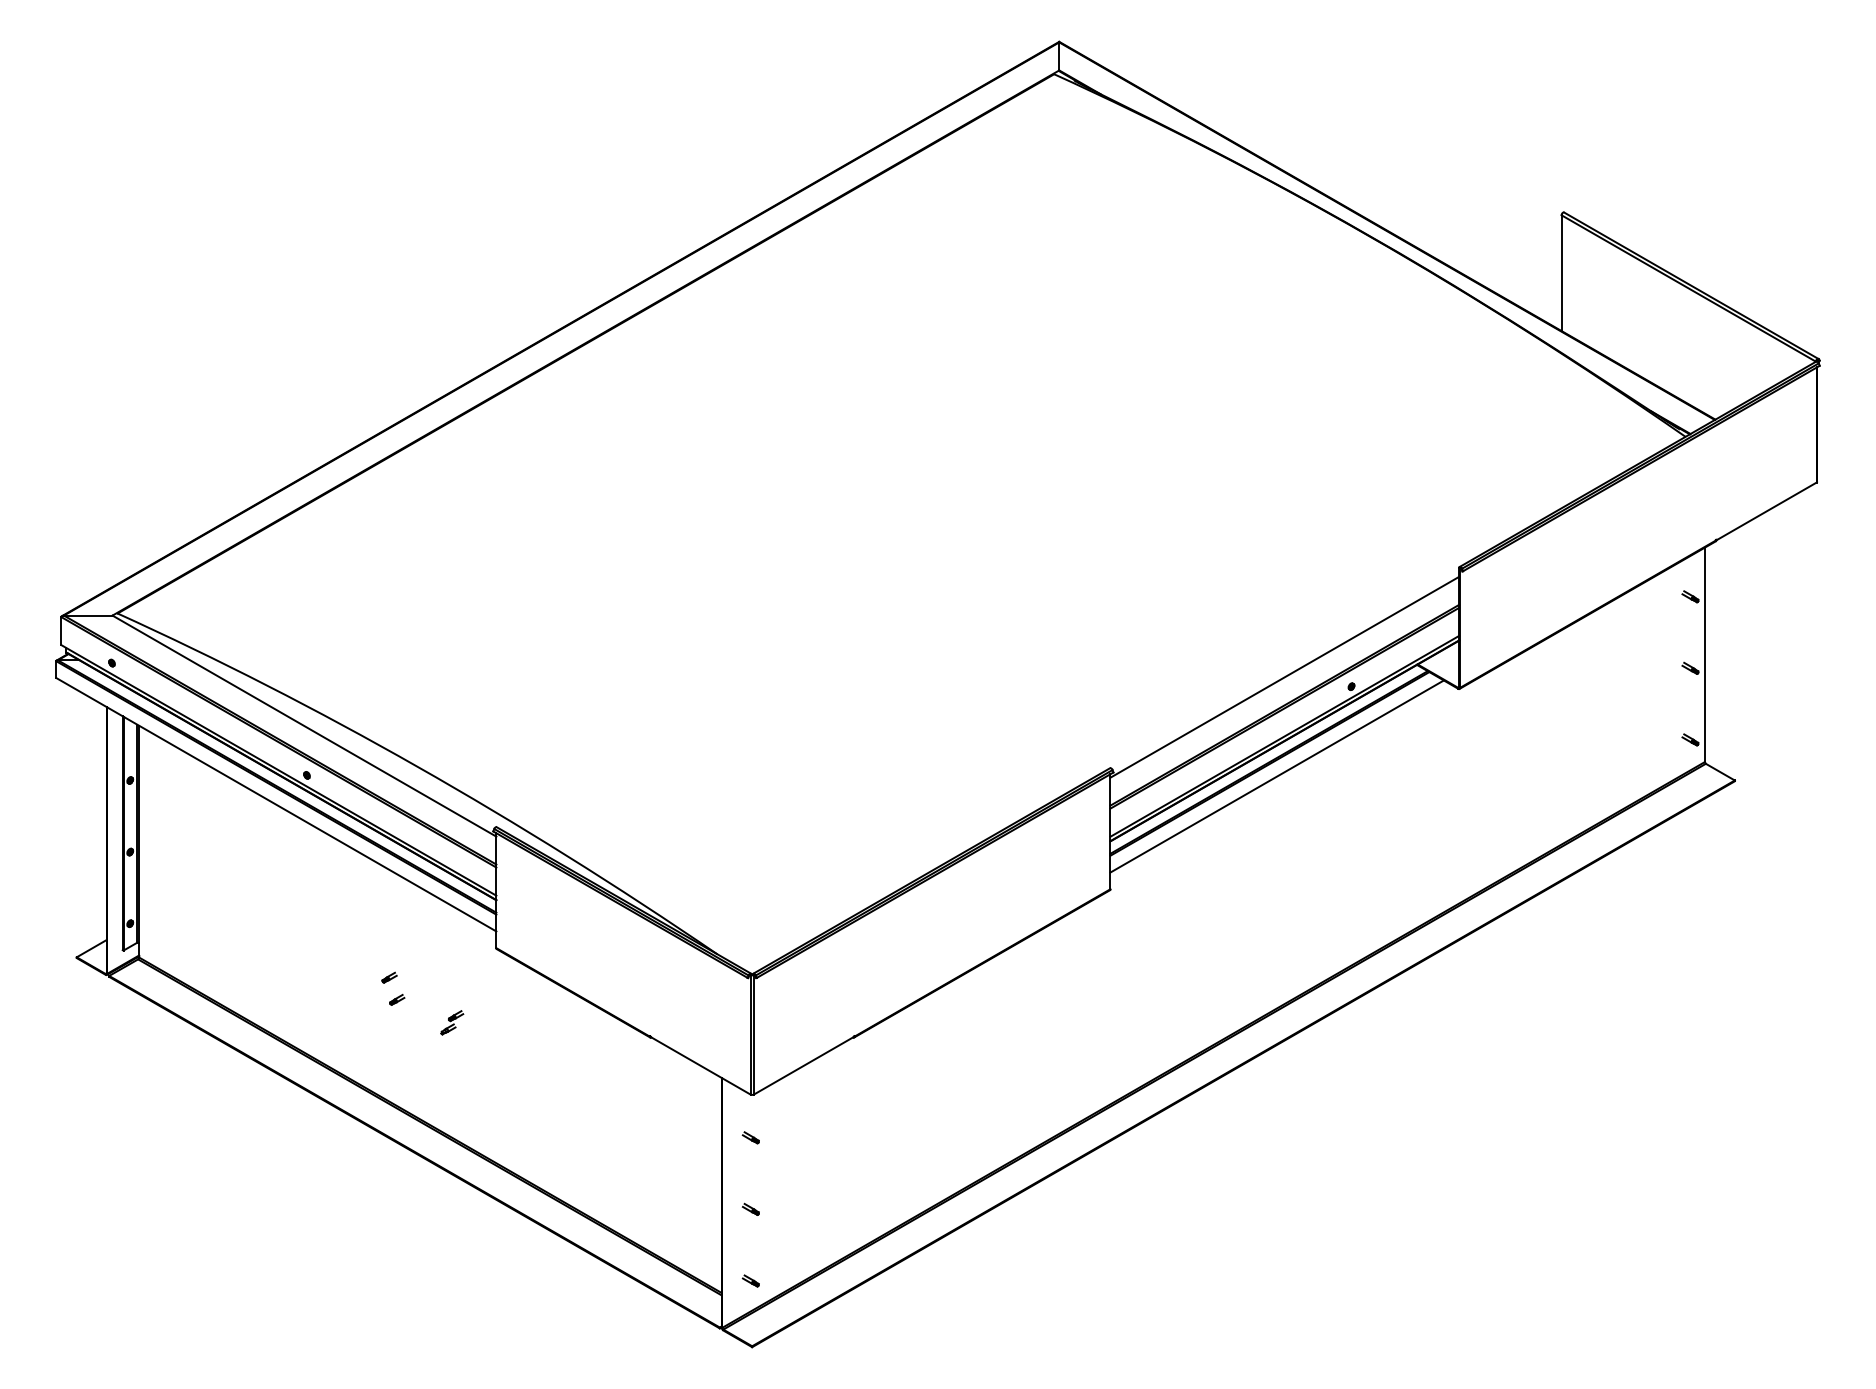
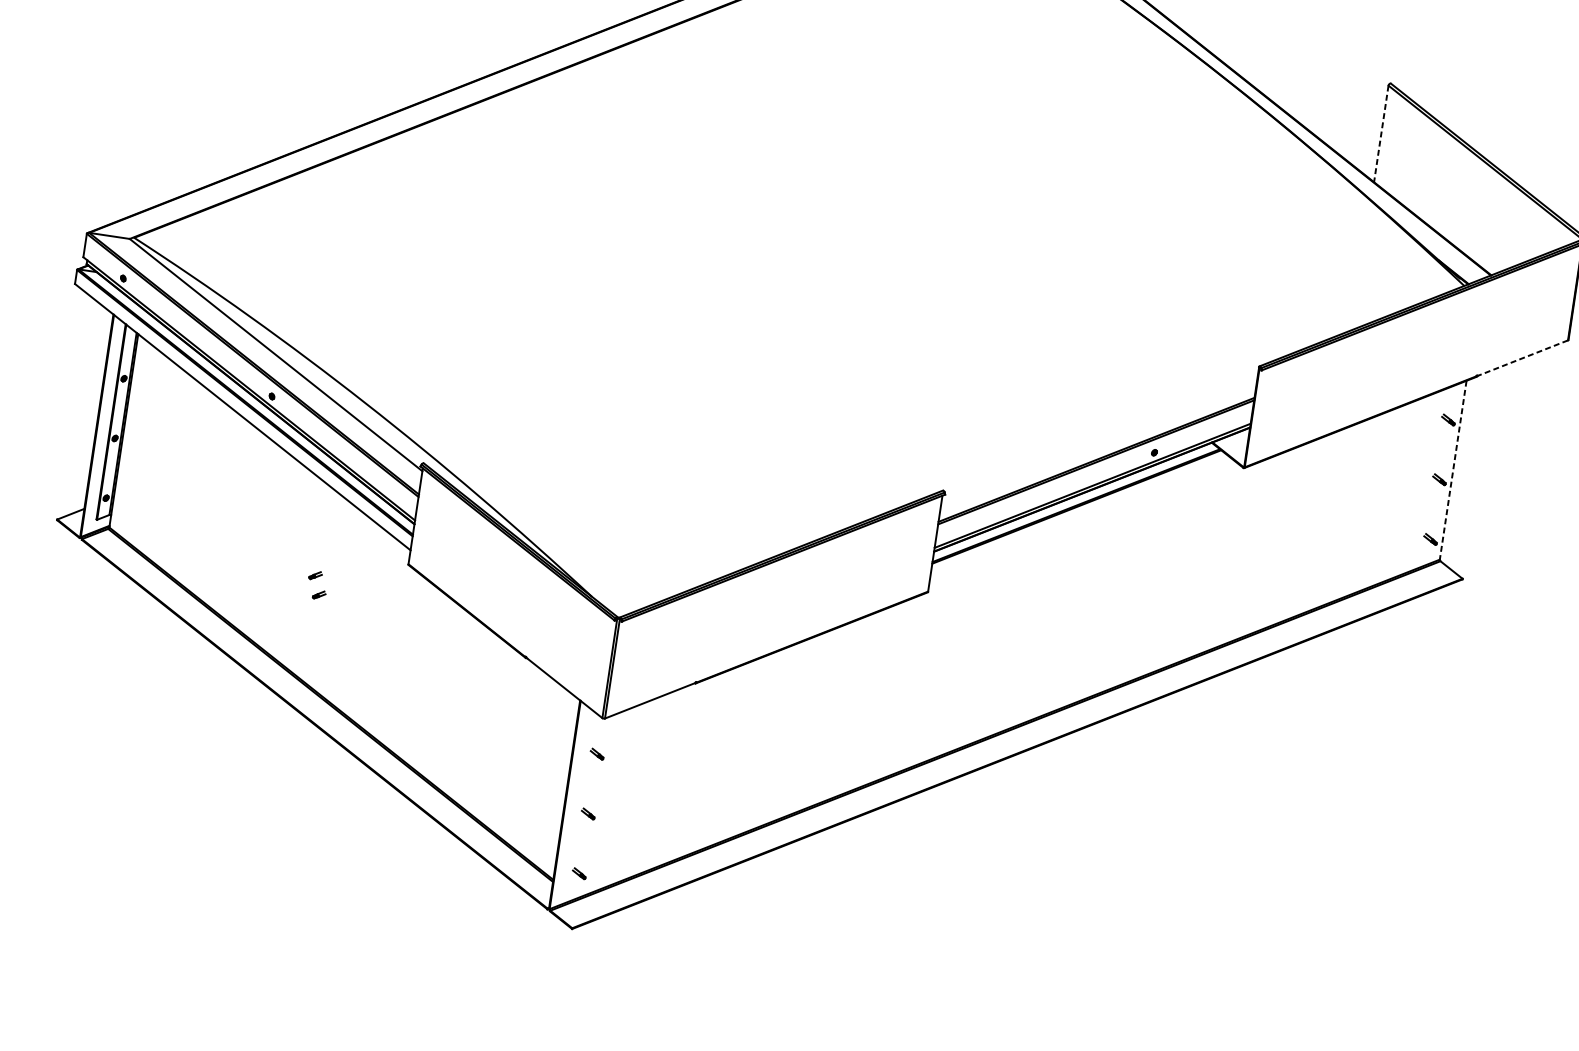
line: (1561, 273) -> (1381, 134), solid -> dashed
line: (1766, 511) -> (1522, 358), solid -> dashed
line: (1704, 655) -> (1452, 470), solid -> dashed
line: (1284, 676) -> (1099, 435), removed
line: (1276, 776) -> (1080, 518), removed
part: (452, 1022) -> (362, 620), removed

